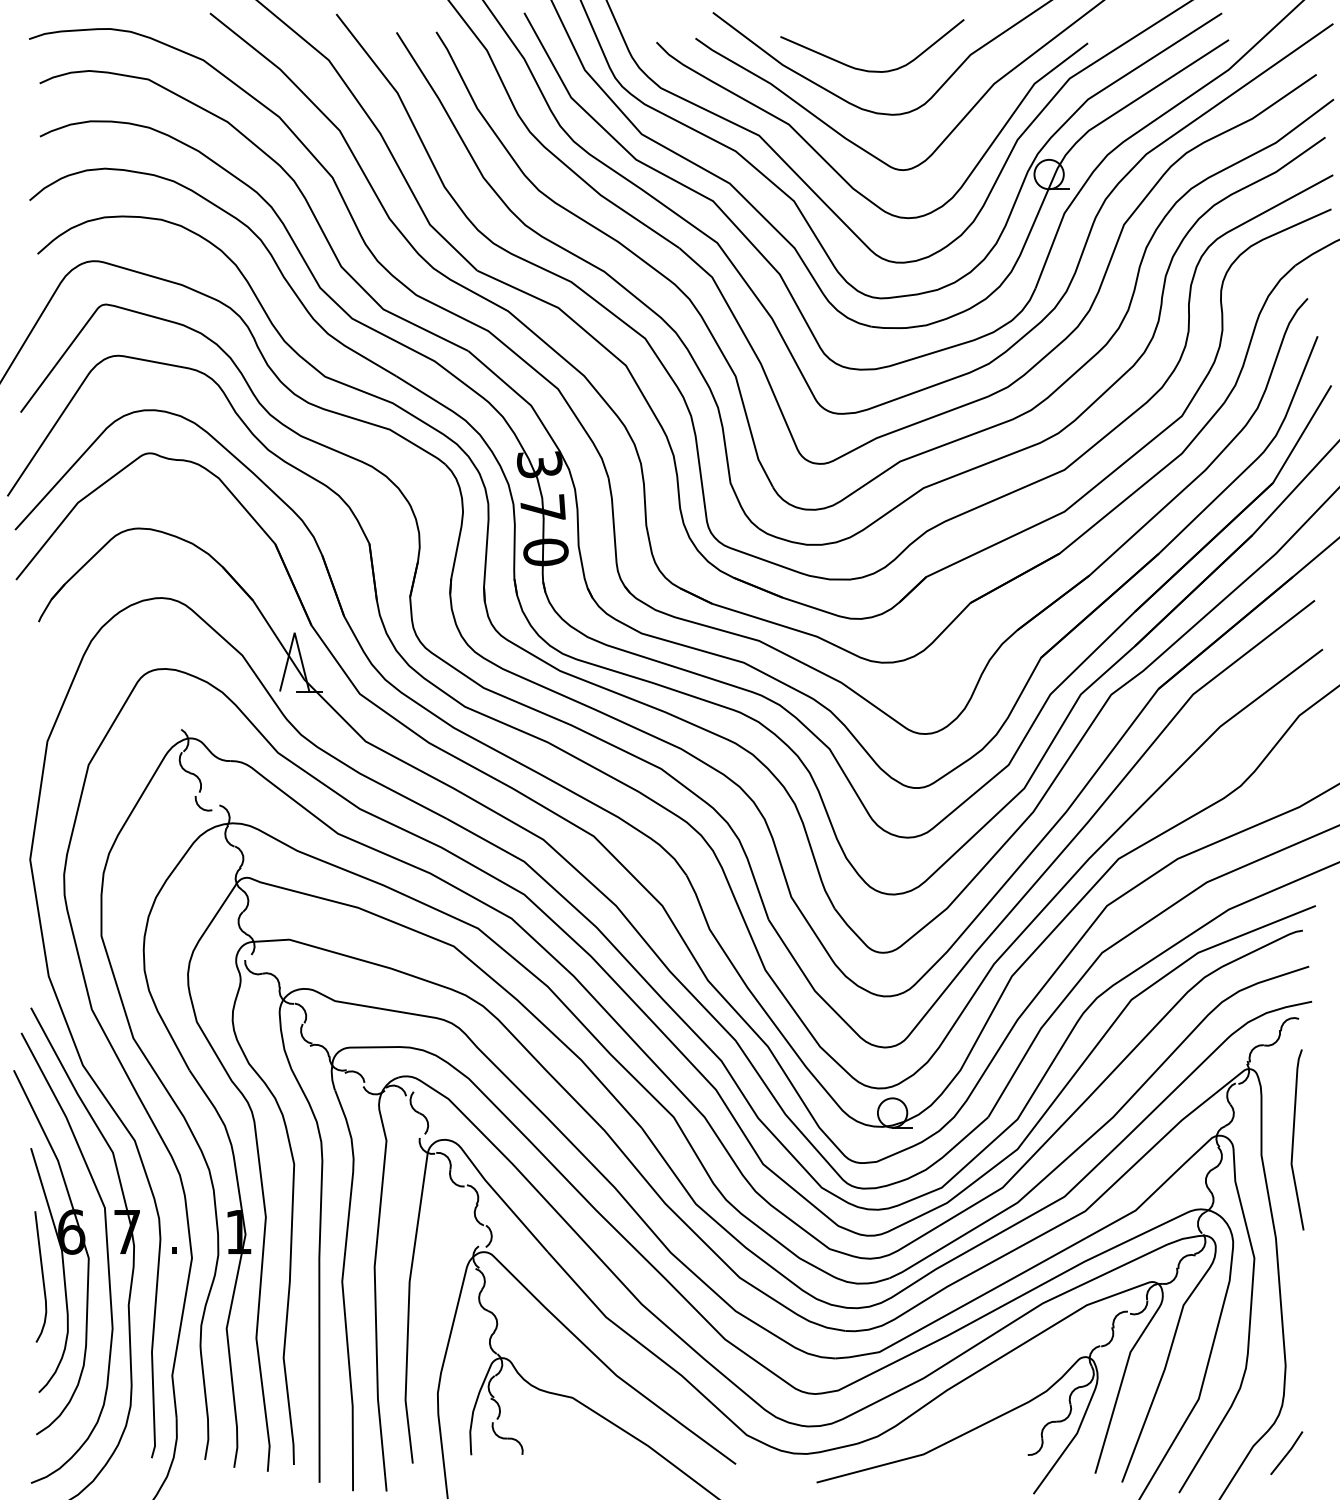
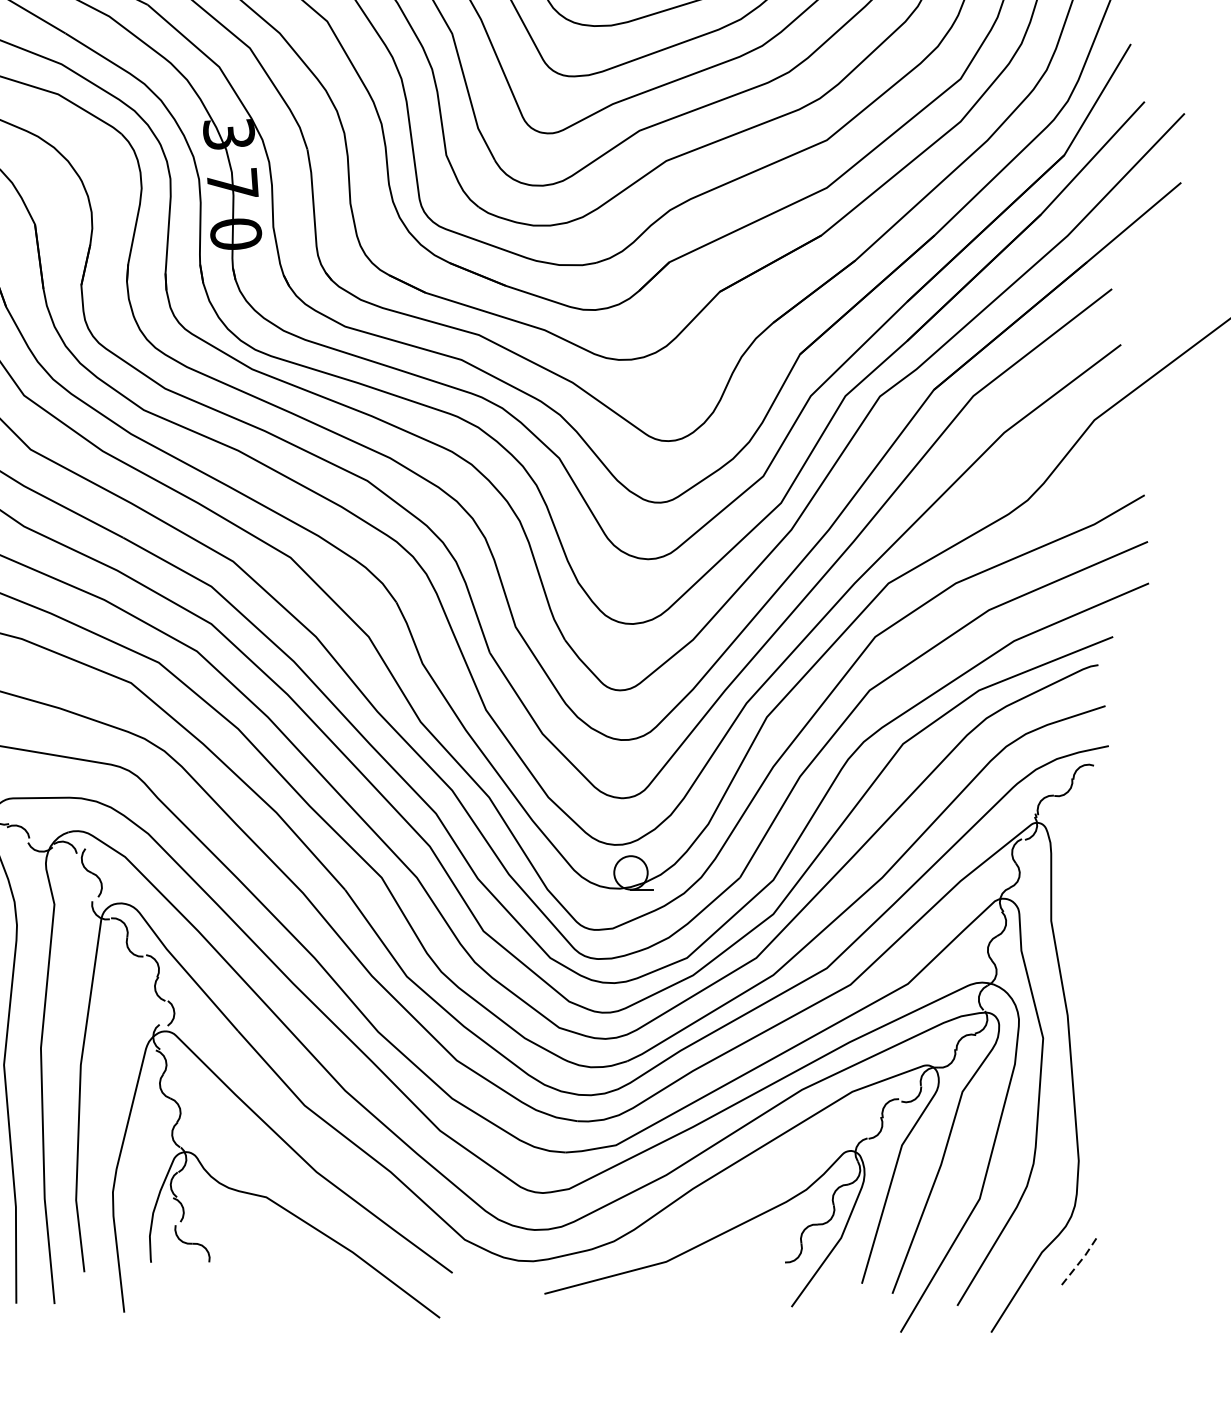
line: (1294, 1137) -> (1088, 900), removed
line: (1287, 1453) -> (1080, 1260), solid -> dashed

